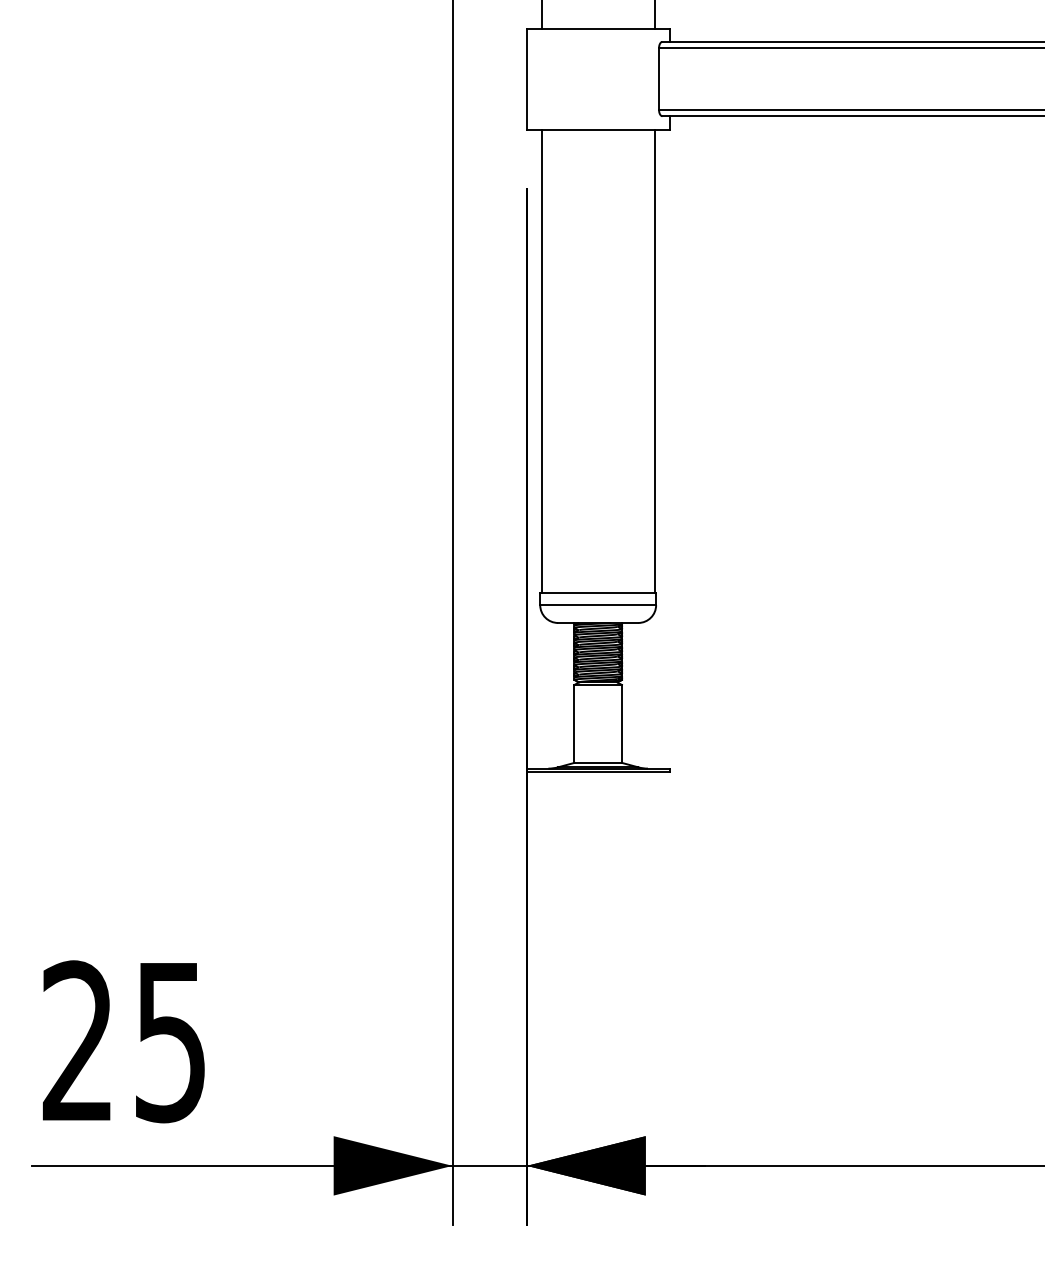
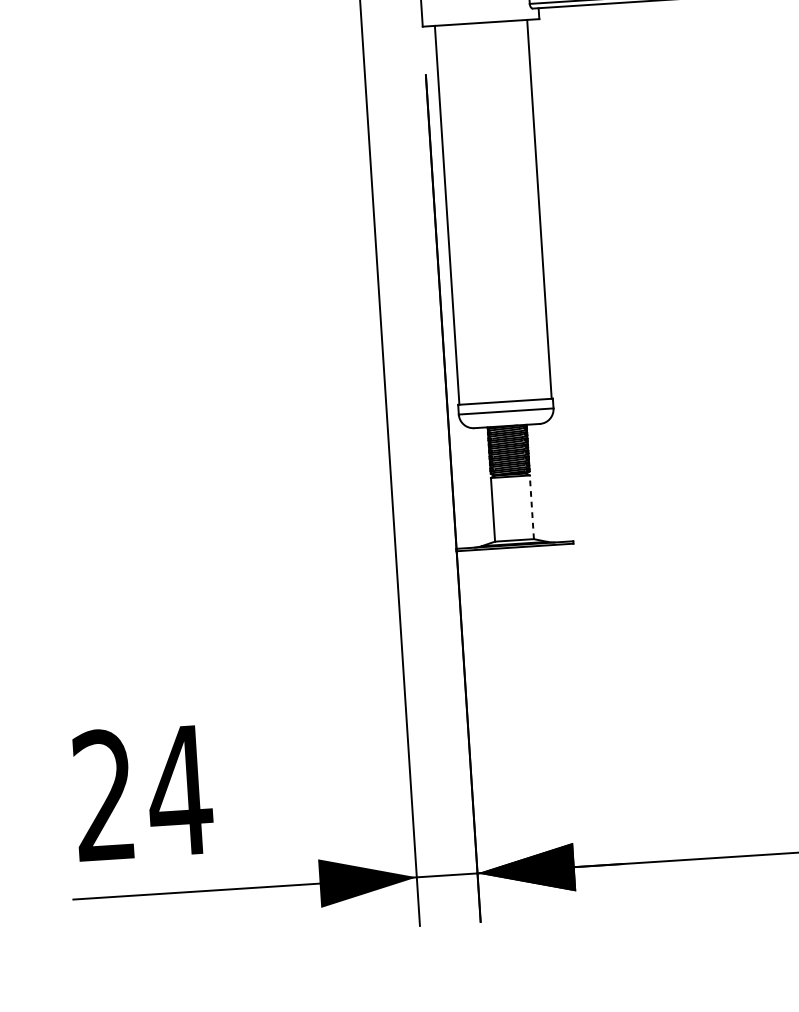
line: (621, 723) -> (531, 506), solid -> dashed
text: (170, 1043) -> (179, 792), 25 -> 24

